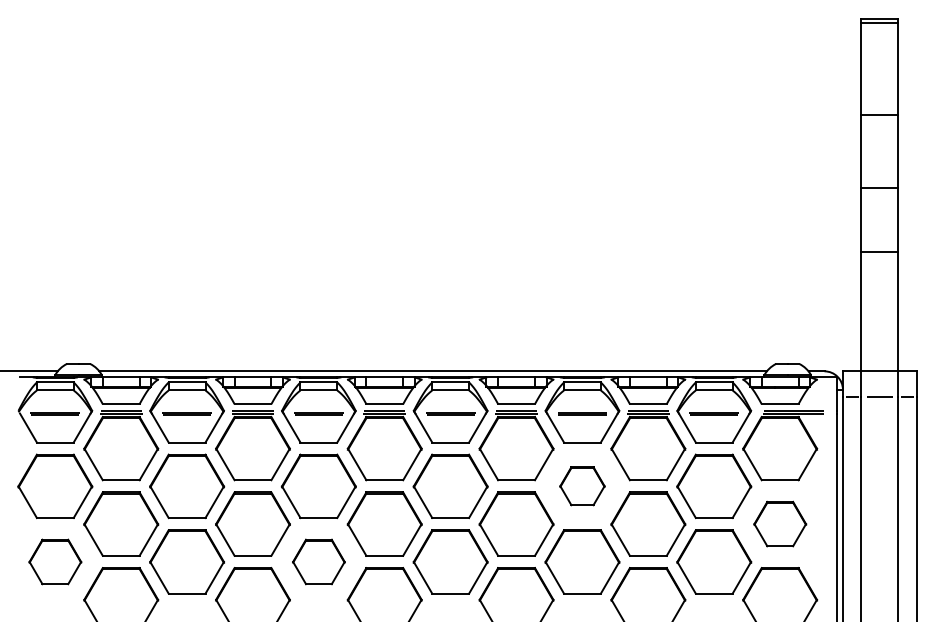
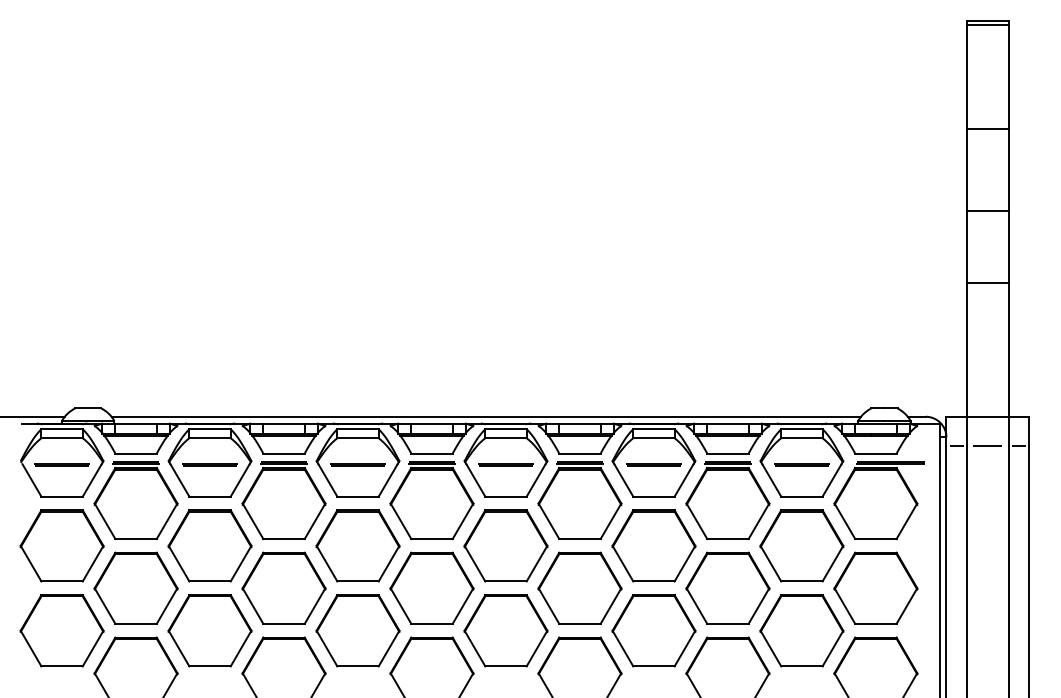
part: (582, 485) -> (654, 544), size x1.67
part: (780, 523) -> (876, 587), size x1.43
part: (55, 561) -> (62, 630), size x1.43
part: (318, 561) -> (357, 630), size x1.43

